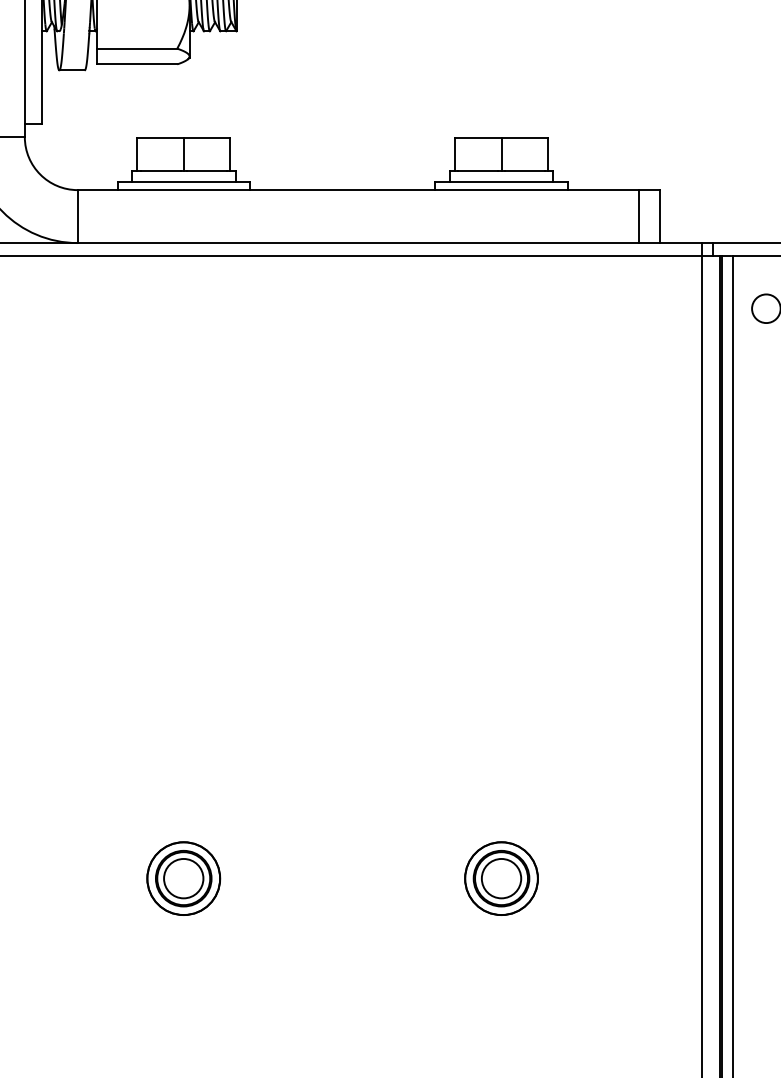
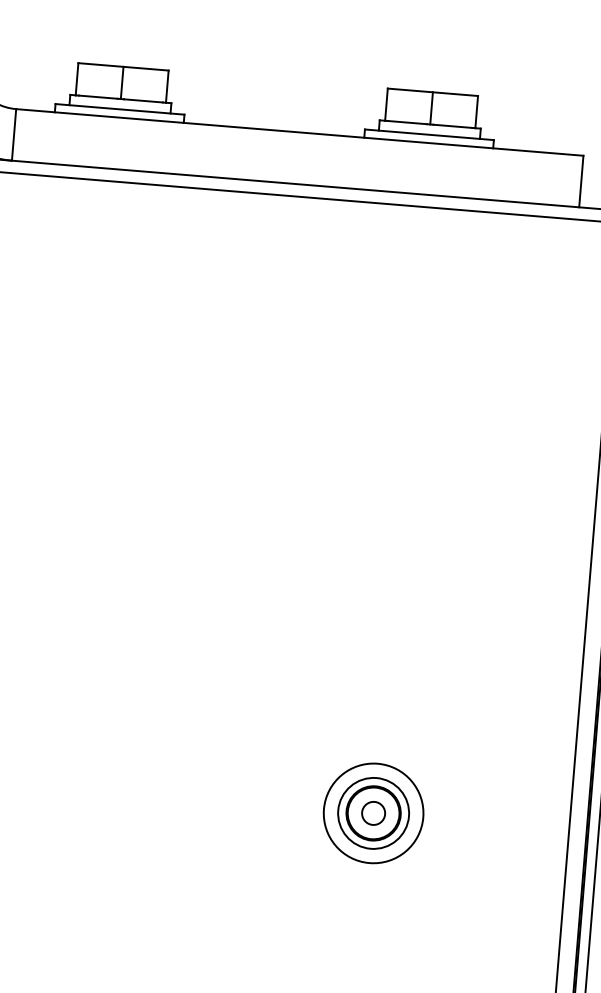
line: (639, 216) -> (560, 179), removed
part: (183, 878) -> (63, 787), removed
circle: (501, 878) -> (373, 813), size x0.6
circle: (501, 878) -> (373, 813), size x1.4

